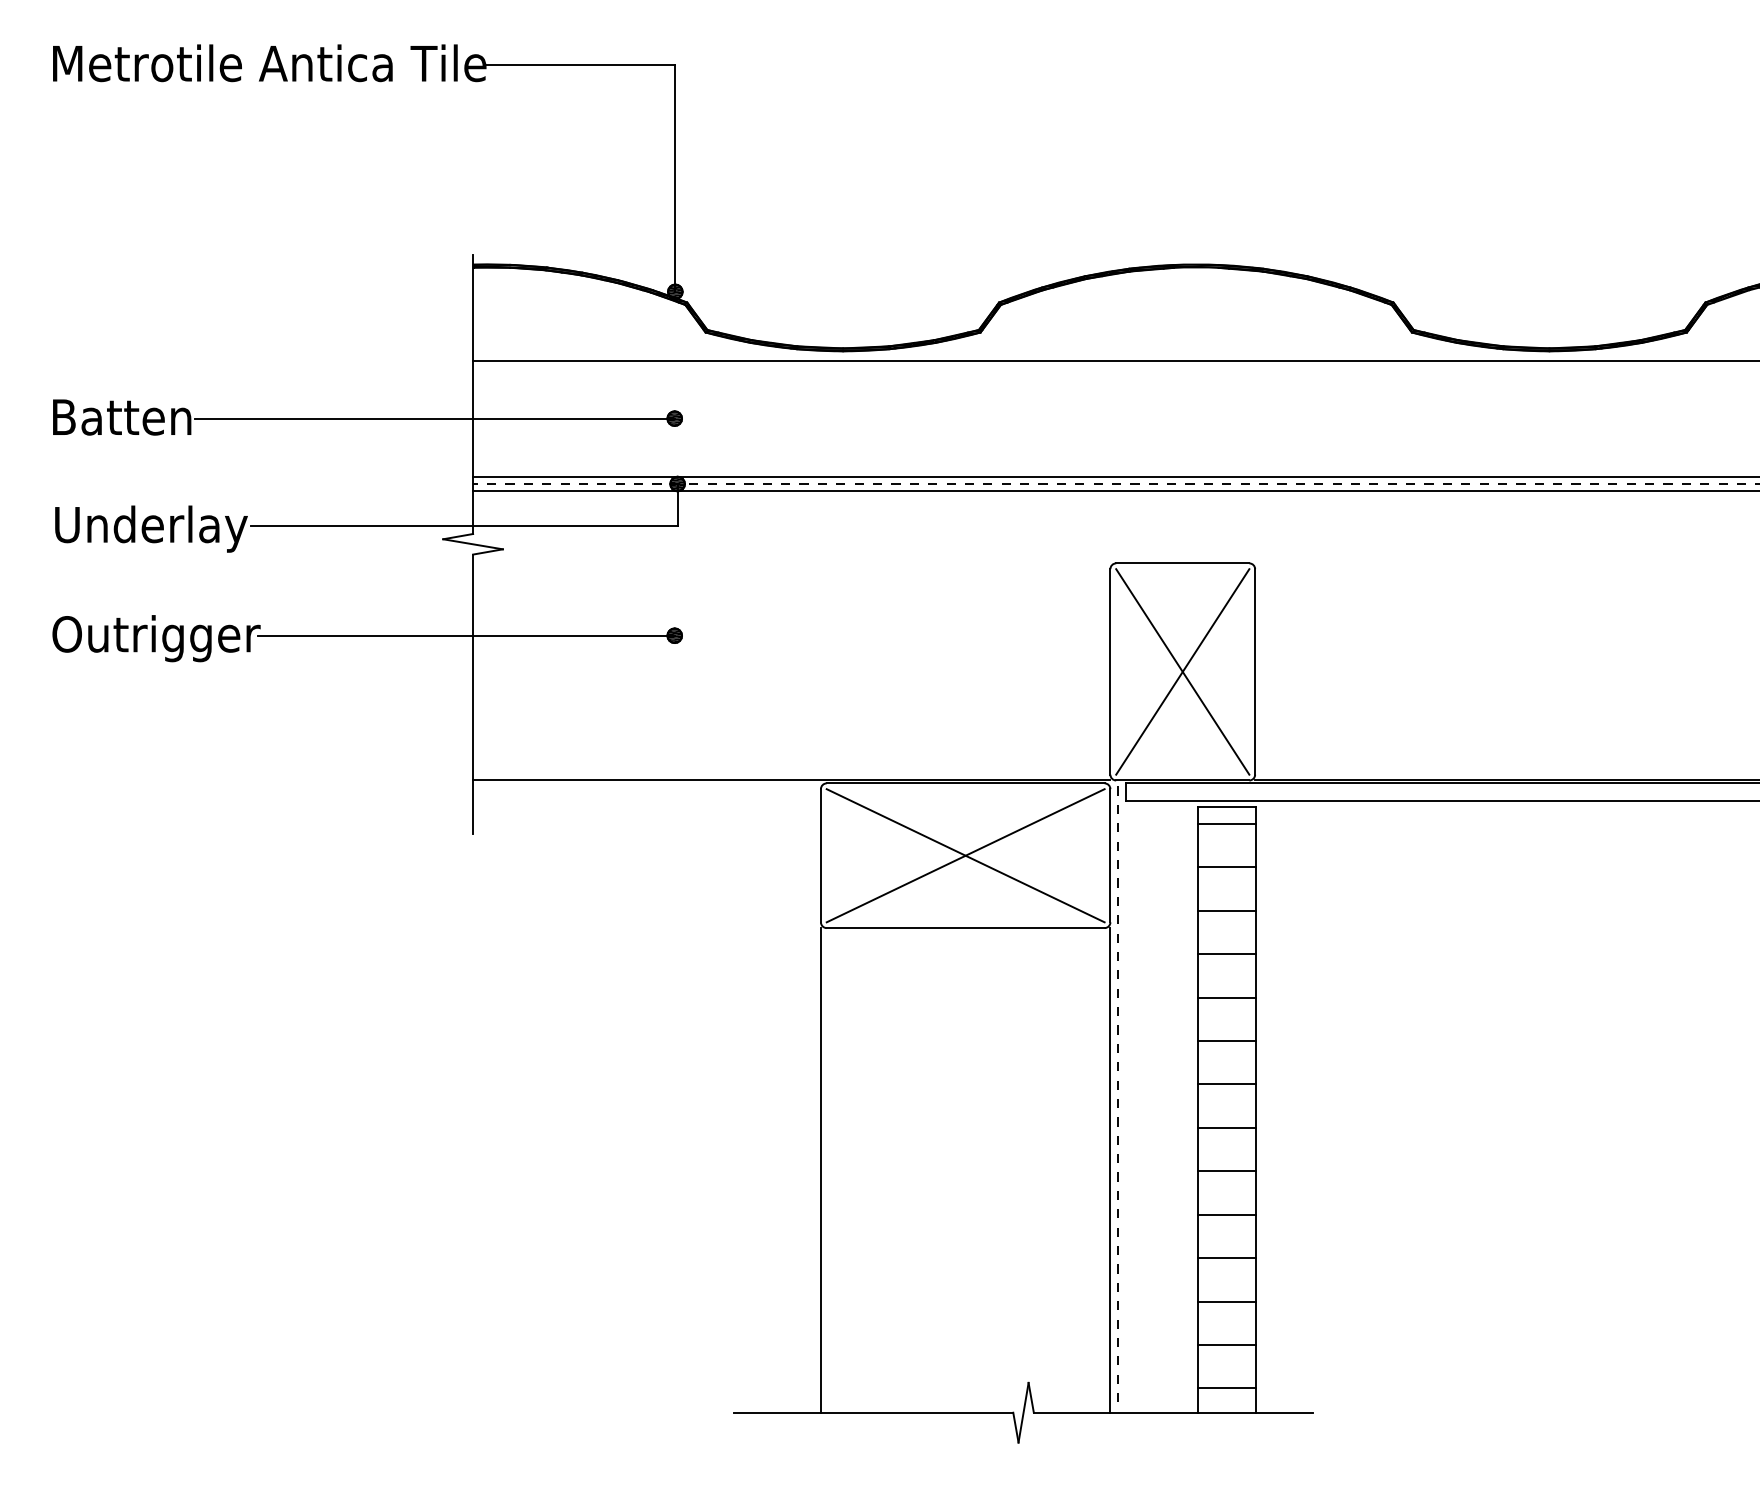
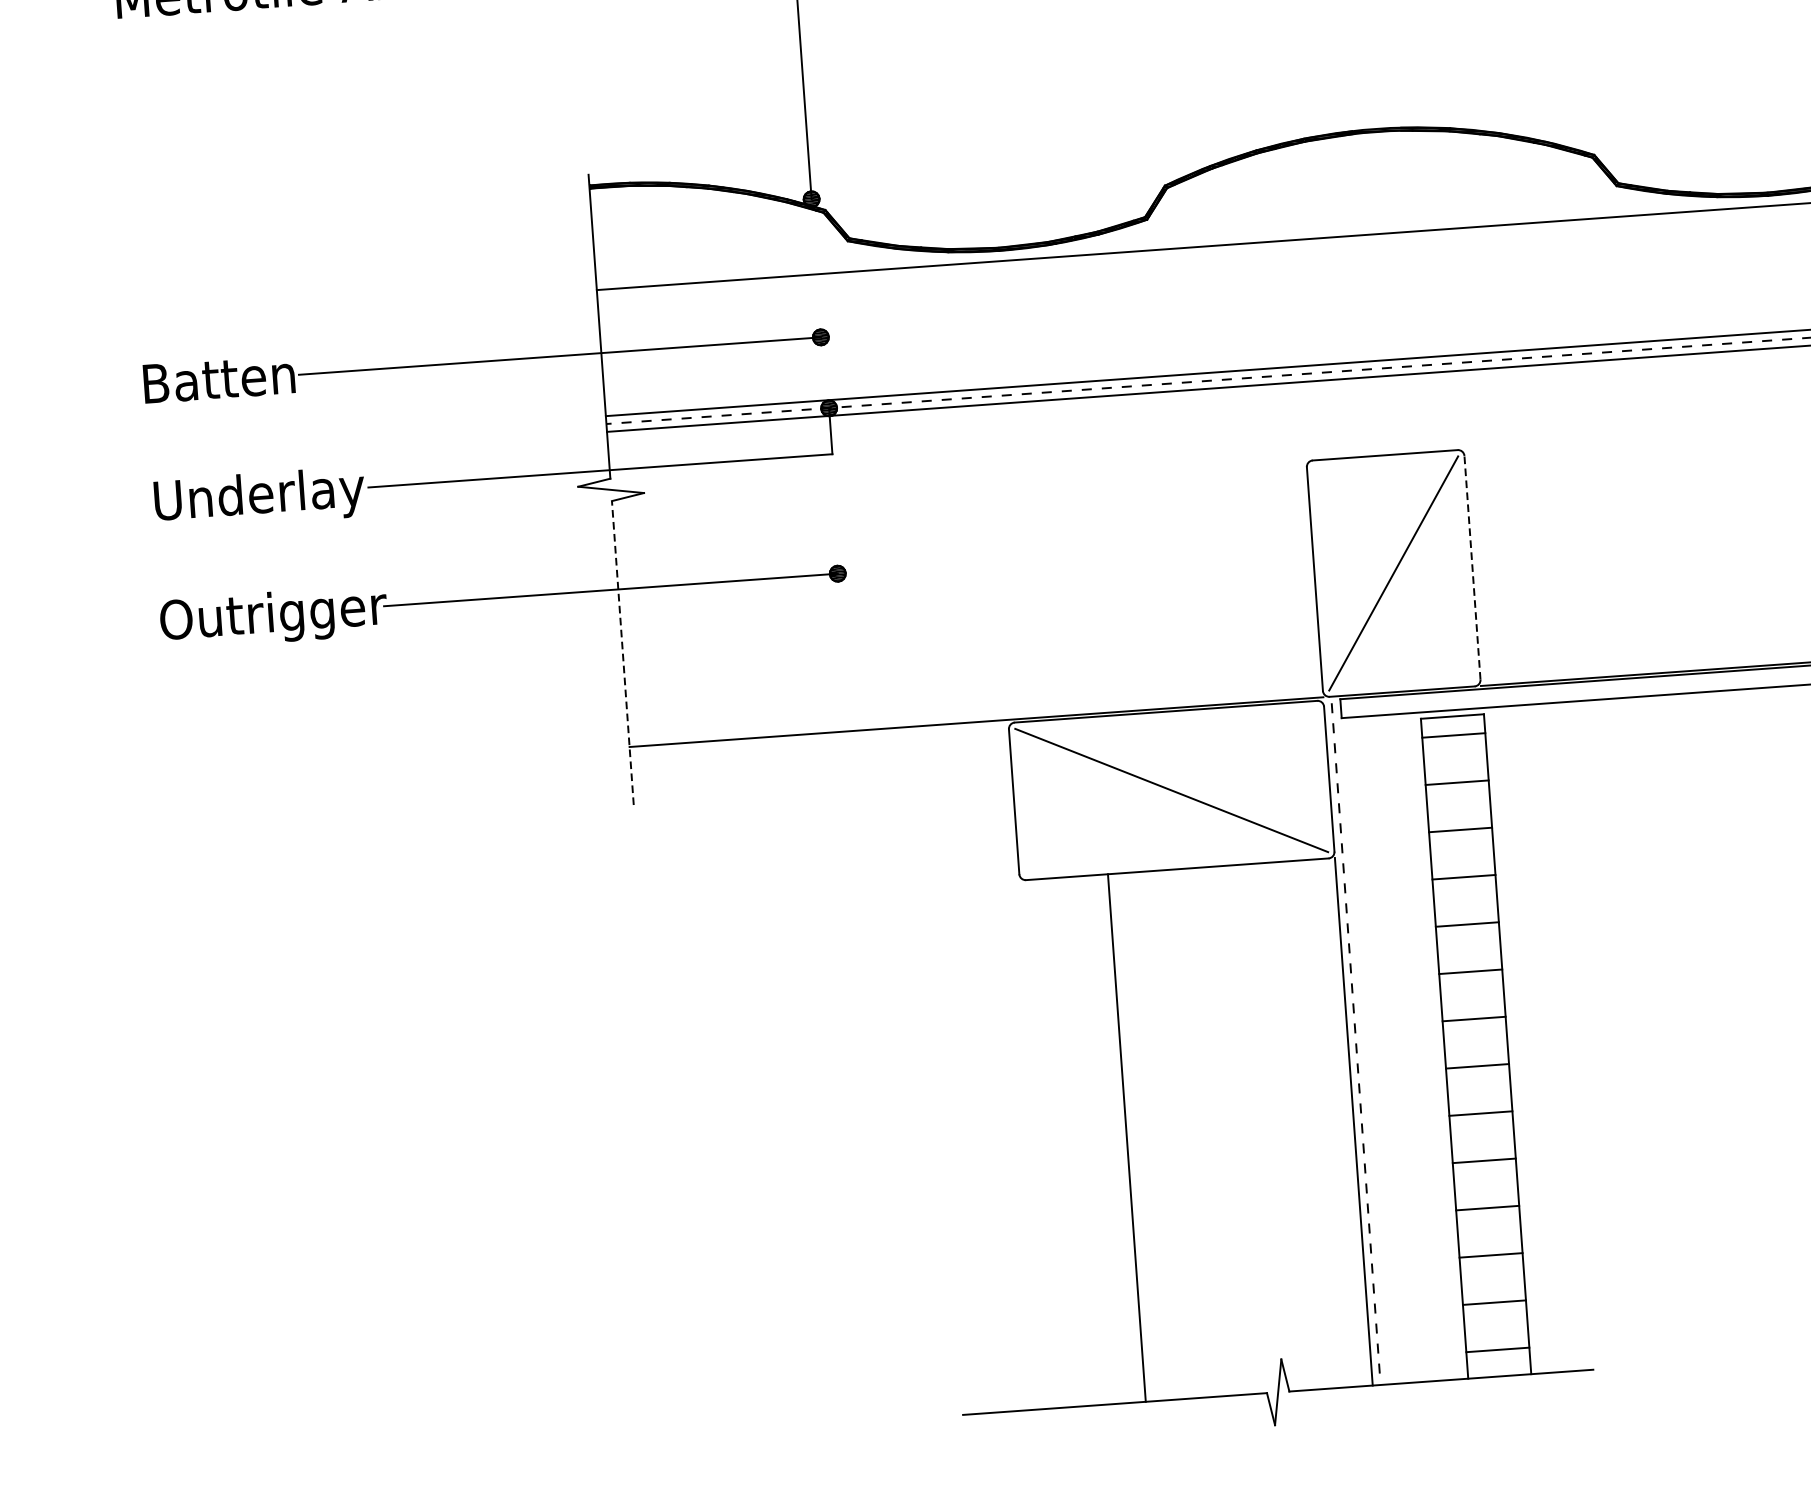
line: (1182, 671) -> (1393, 573), removed
line: (1255, 671) -> (1472, 567), solid -> dashed
line: (473, 694) -> (623, 653), solid -> dashed
line: (965, 855) -> (1171, 790), removed
line: (820, 1170) -> (1126, 1138), moved

